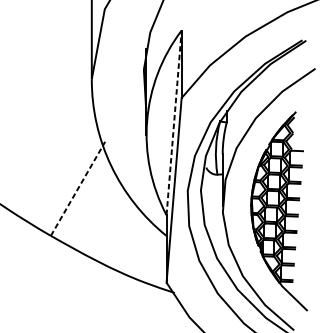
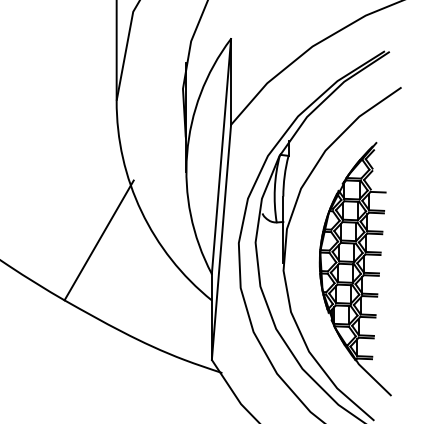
line: (174, 122) -> (221, 156), dashed -> solid
line: (78, 188) -> (99, 240), dashed -> solid

